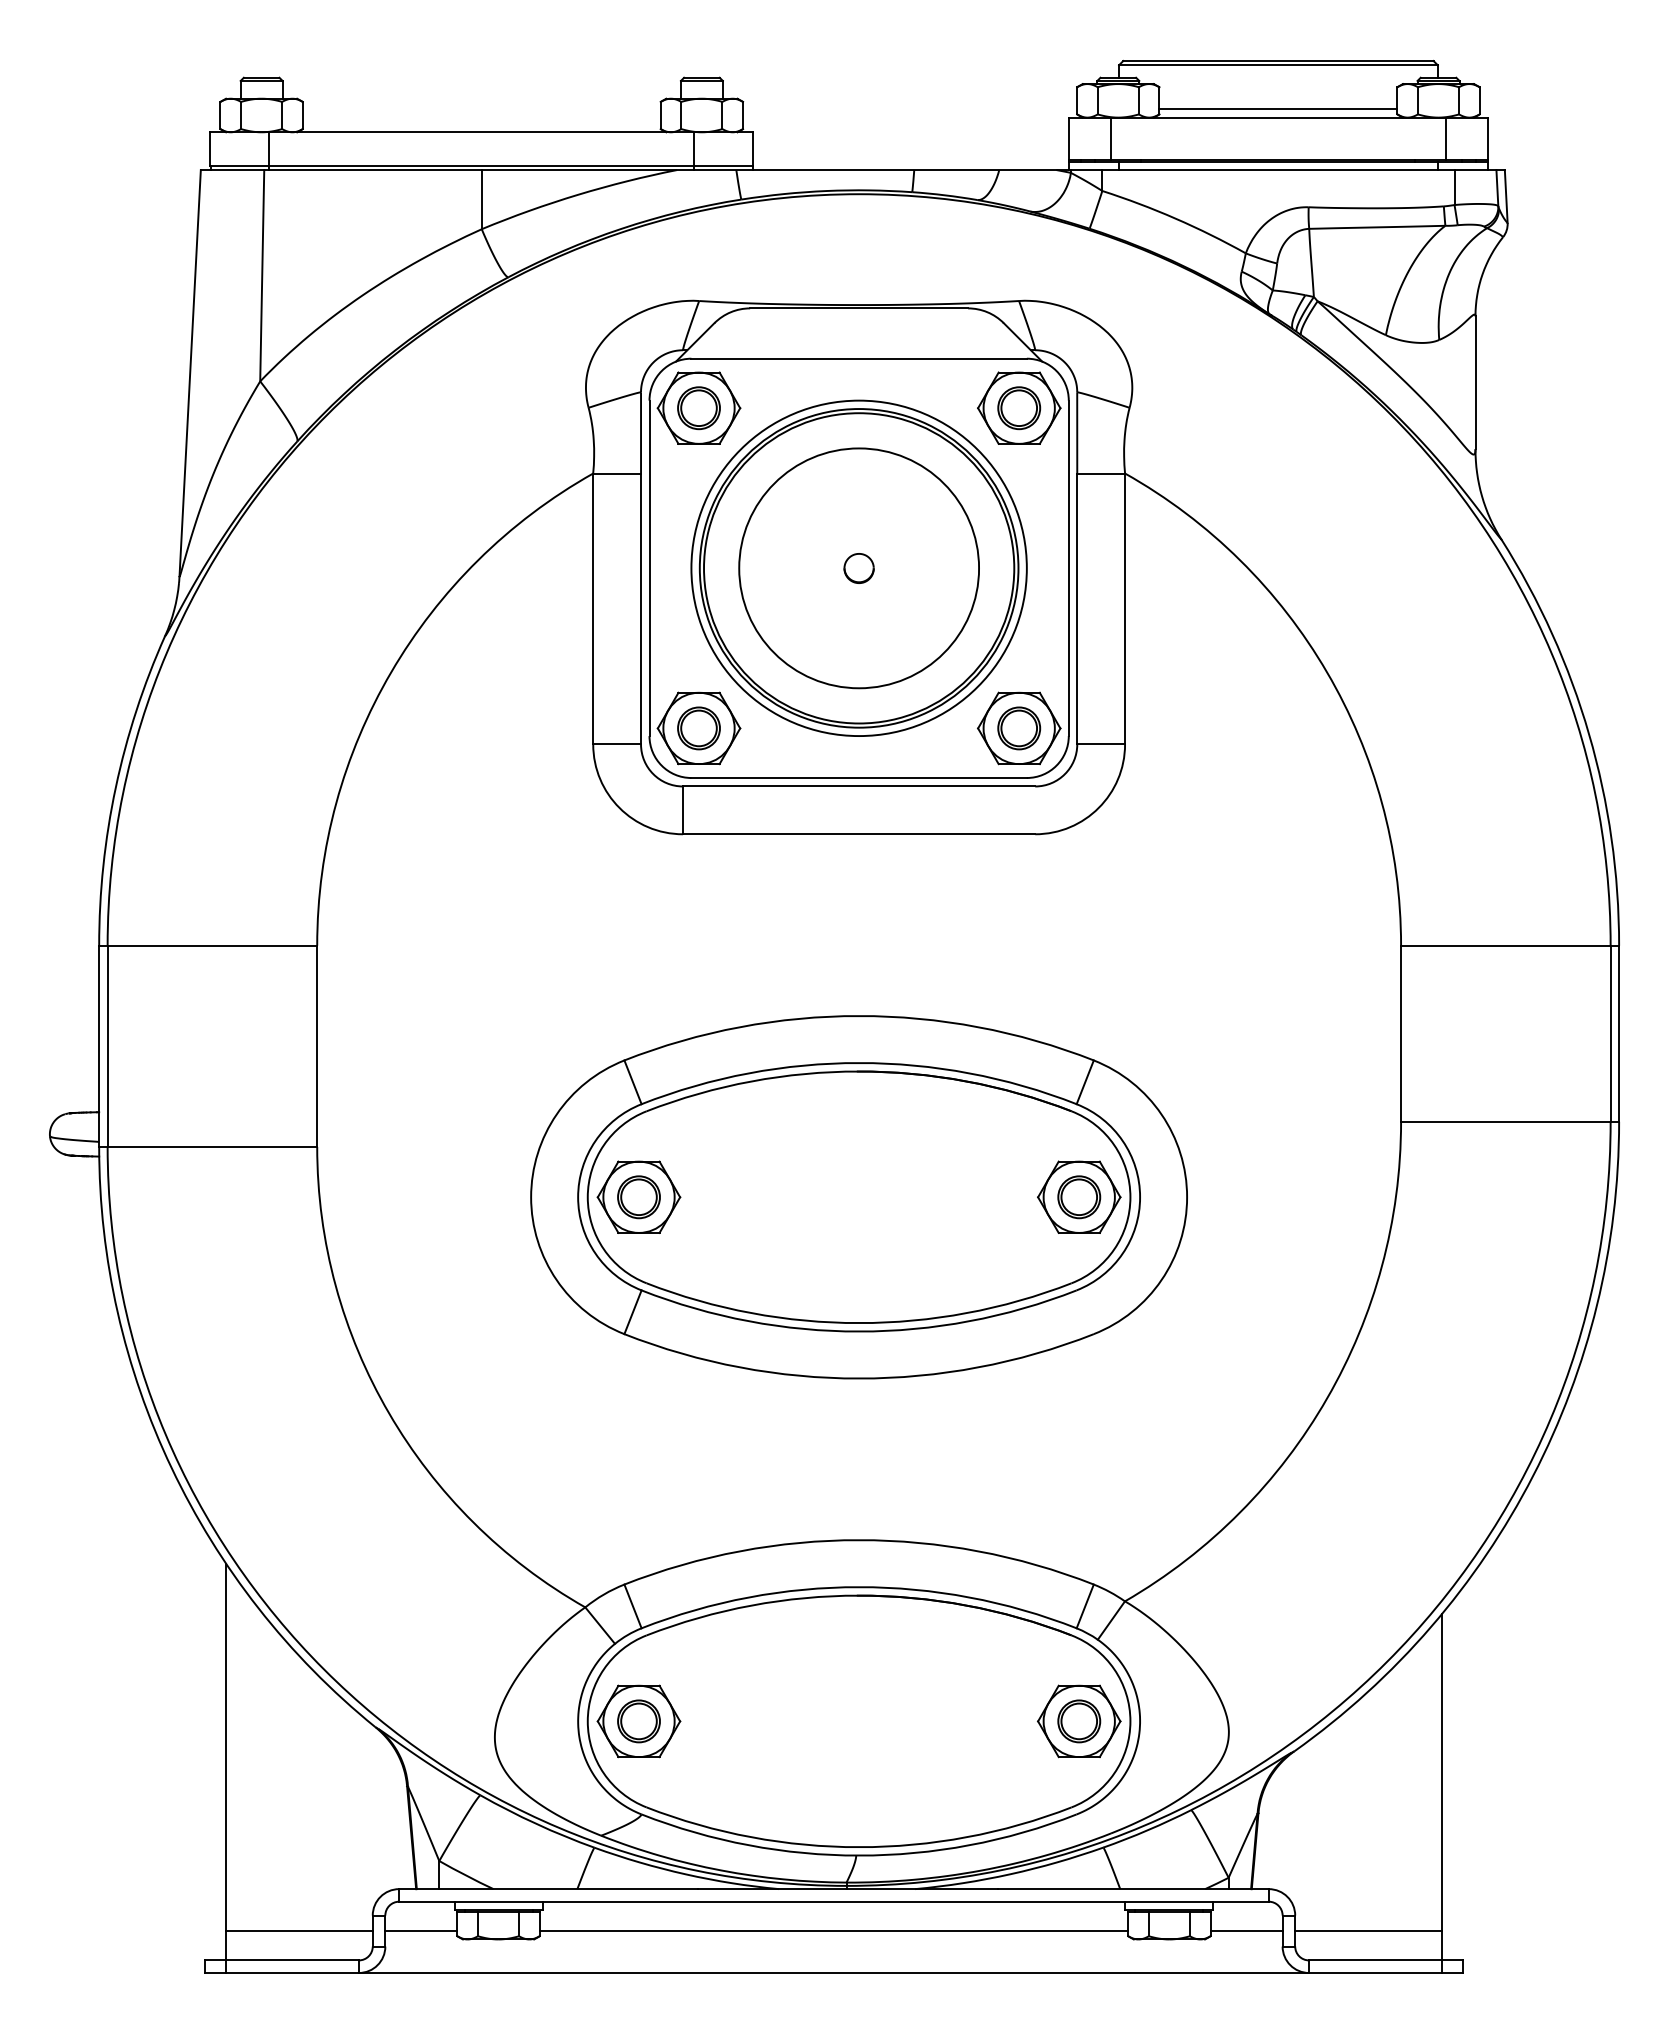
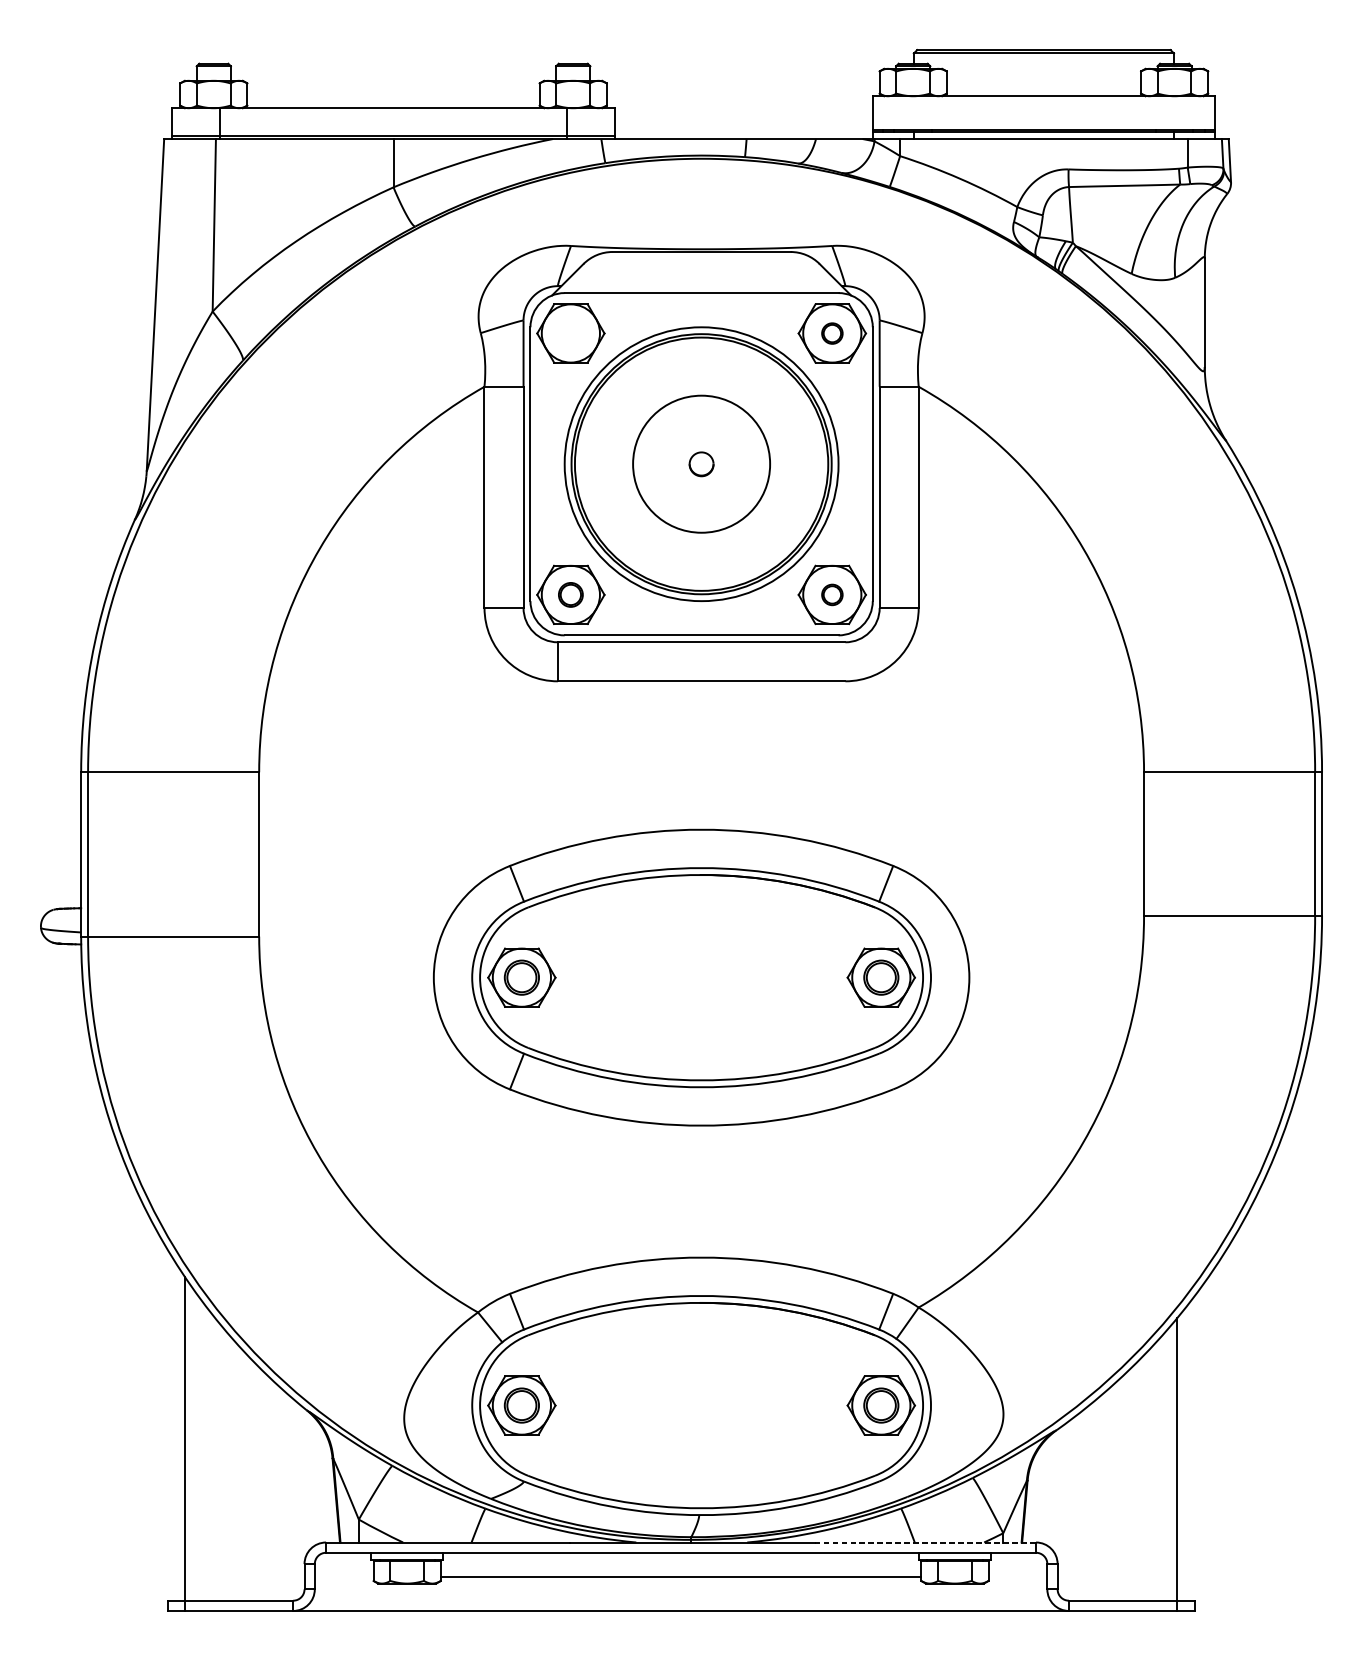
line: (1278, 109) -> (1043, 89), removed
line: (1110, 138) -> (906, 113), removed
line: (1446, 138) -> (1181, 113), removed
part: (698, 408) -> (570, 333), removed
part: (1019, 408) -> (832, 333), size x0.6
circle: (859, 568) -> (701, 464), size x0.7
part: (698, 728) -> (570, 594), size x0.7
part: (1019, 728) -> (832, 594), size x0.6
line: (1133, 1889) -> (925, 1542), solid -> dashed
line: (299, 1931) -> (244, 1577), removed
line: (421, 1931) -> (344, 1577), removed
line: (1246, 1931) -> (1017, 1577), removed
line: (1368, 1931) -> (1117, 1577), removed

